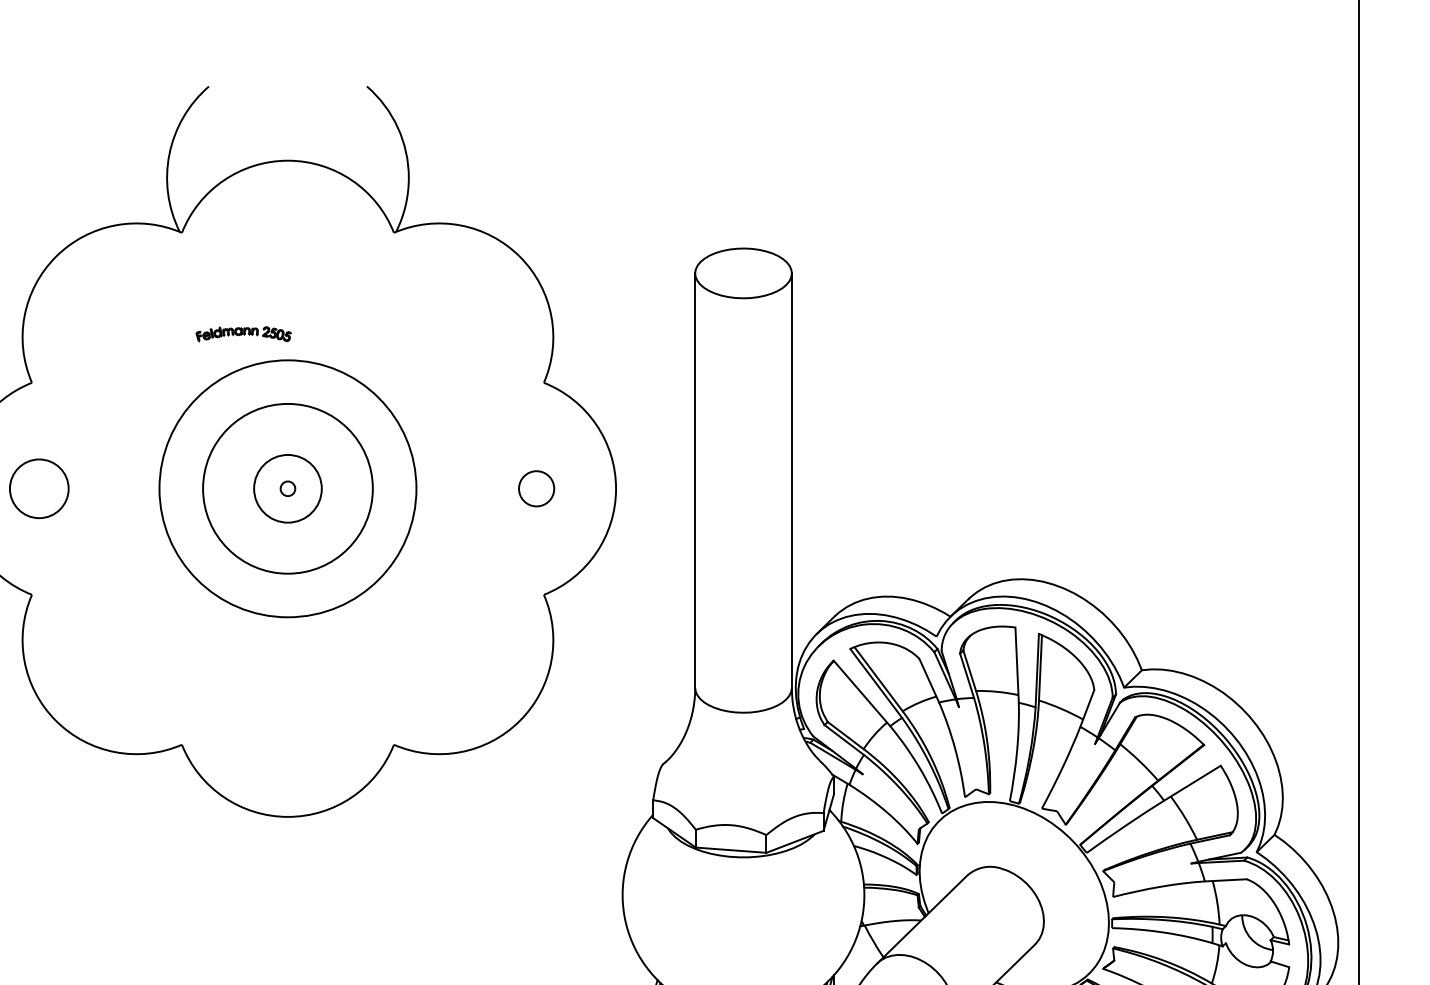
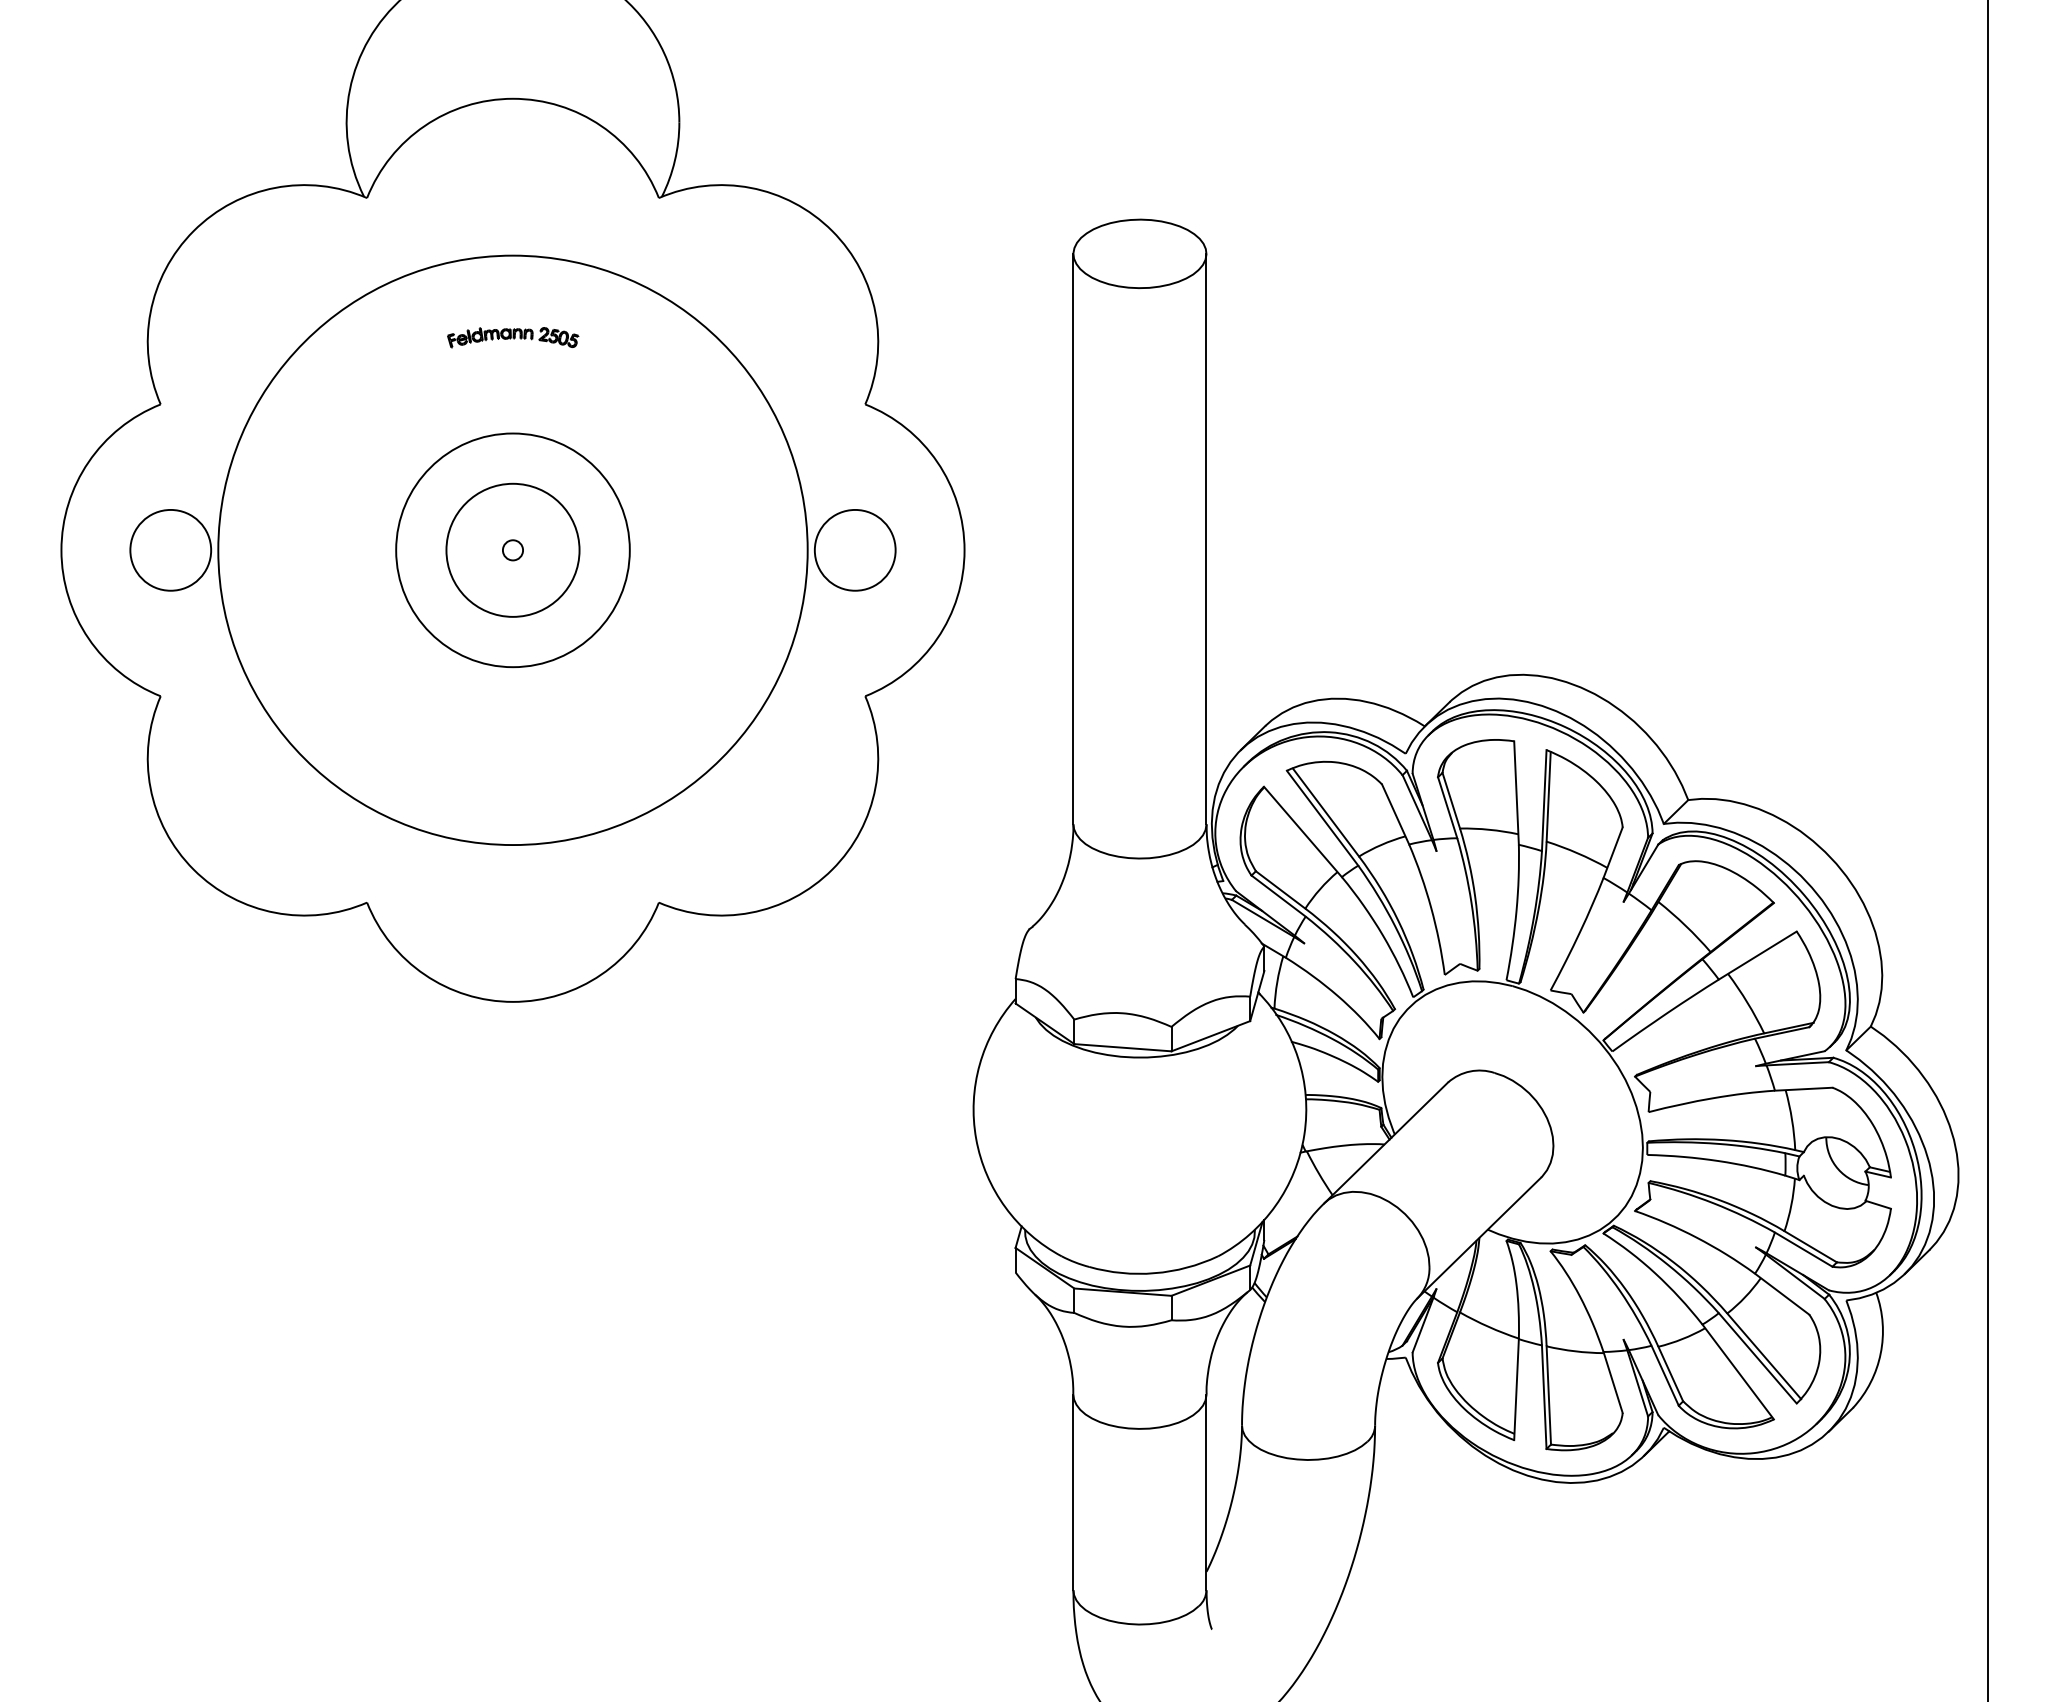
part: (244, 334) -> (513, 337), moved
circle: (287, 488) -> (512, 549), size x1.43
circle: (287, 488) -> (512, 550), size x1.67
circle: (536, 488) -> (854, 549), size x1.67

